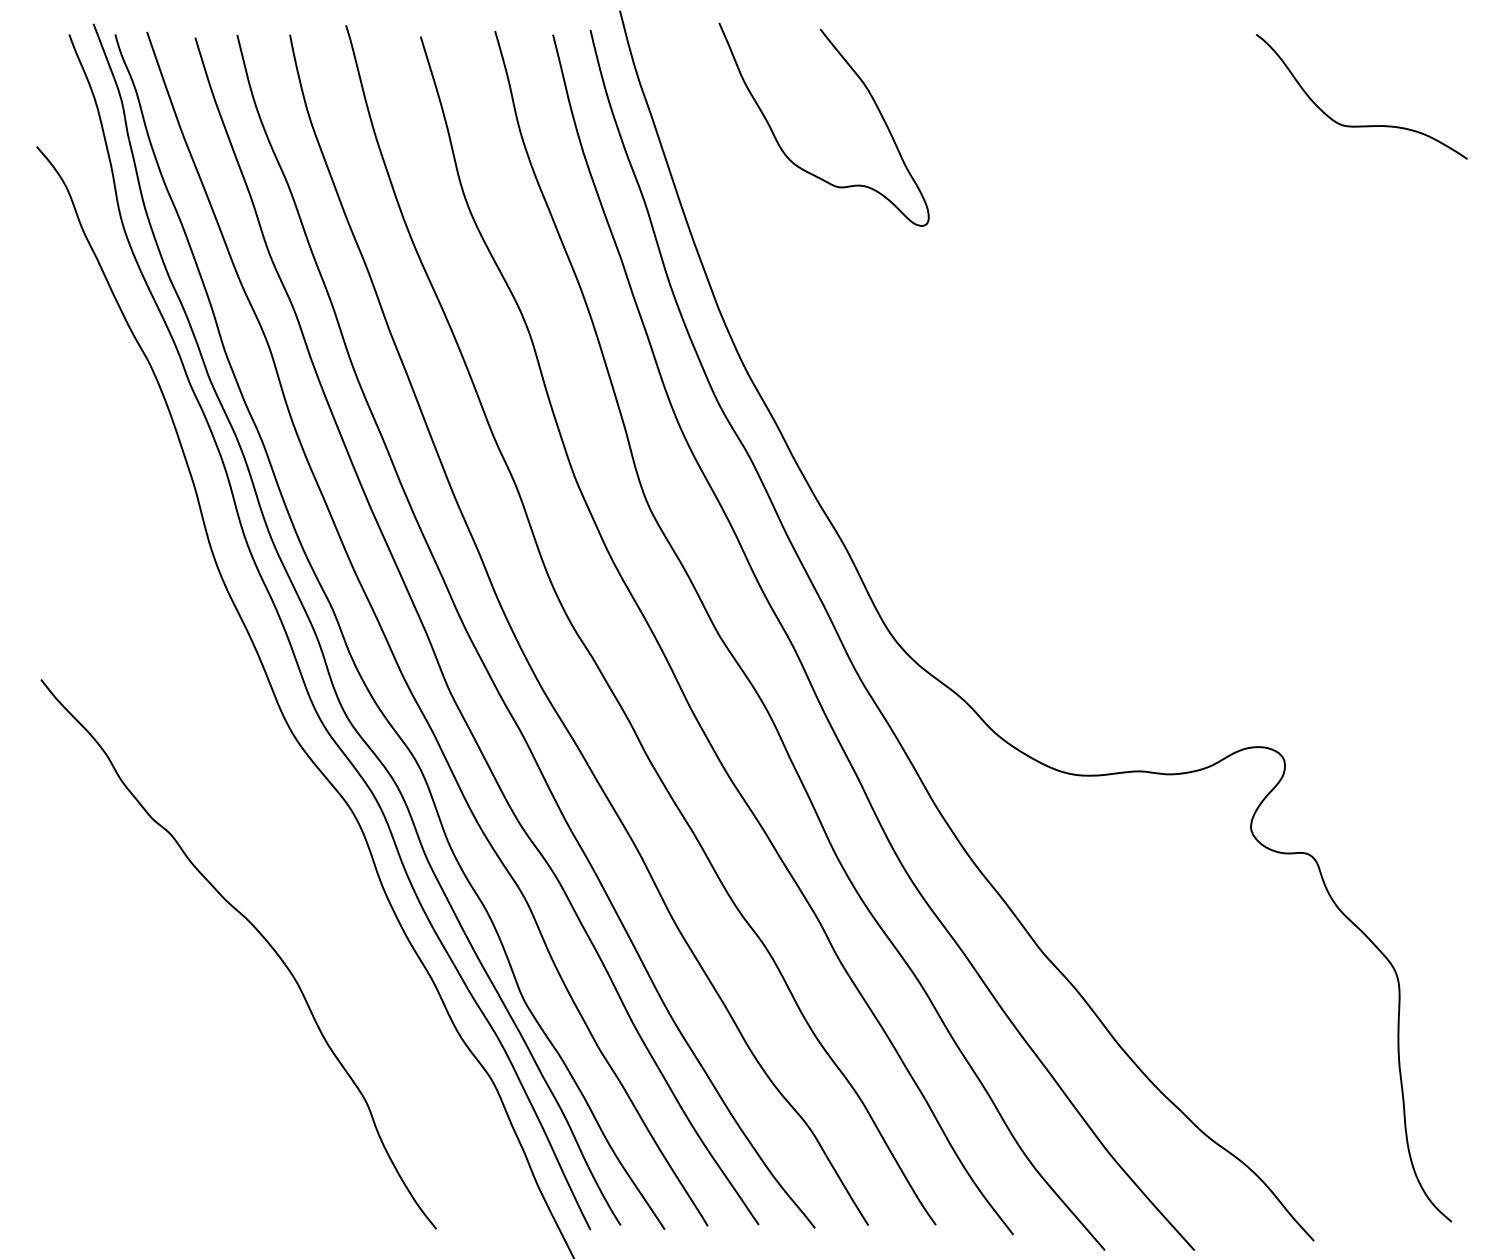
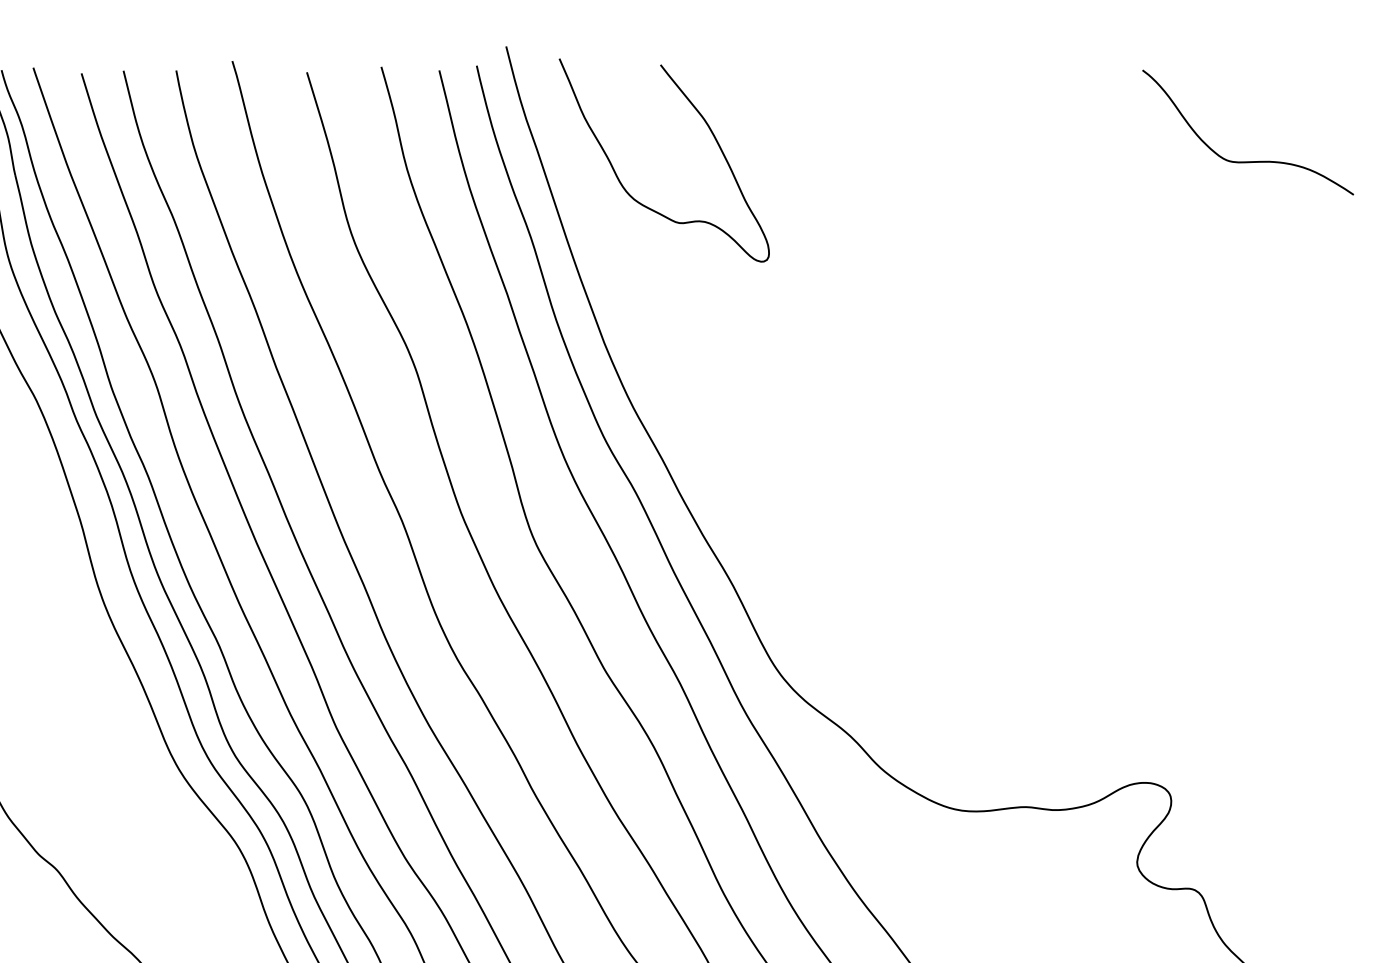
curve: (784, 151) -> (624, 187), moved

